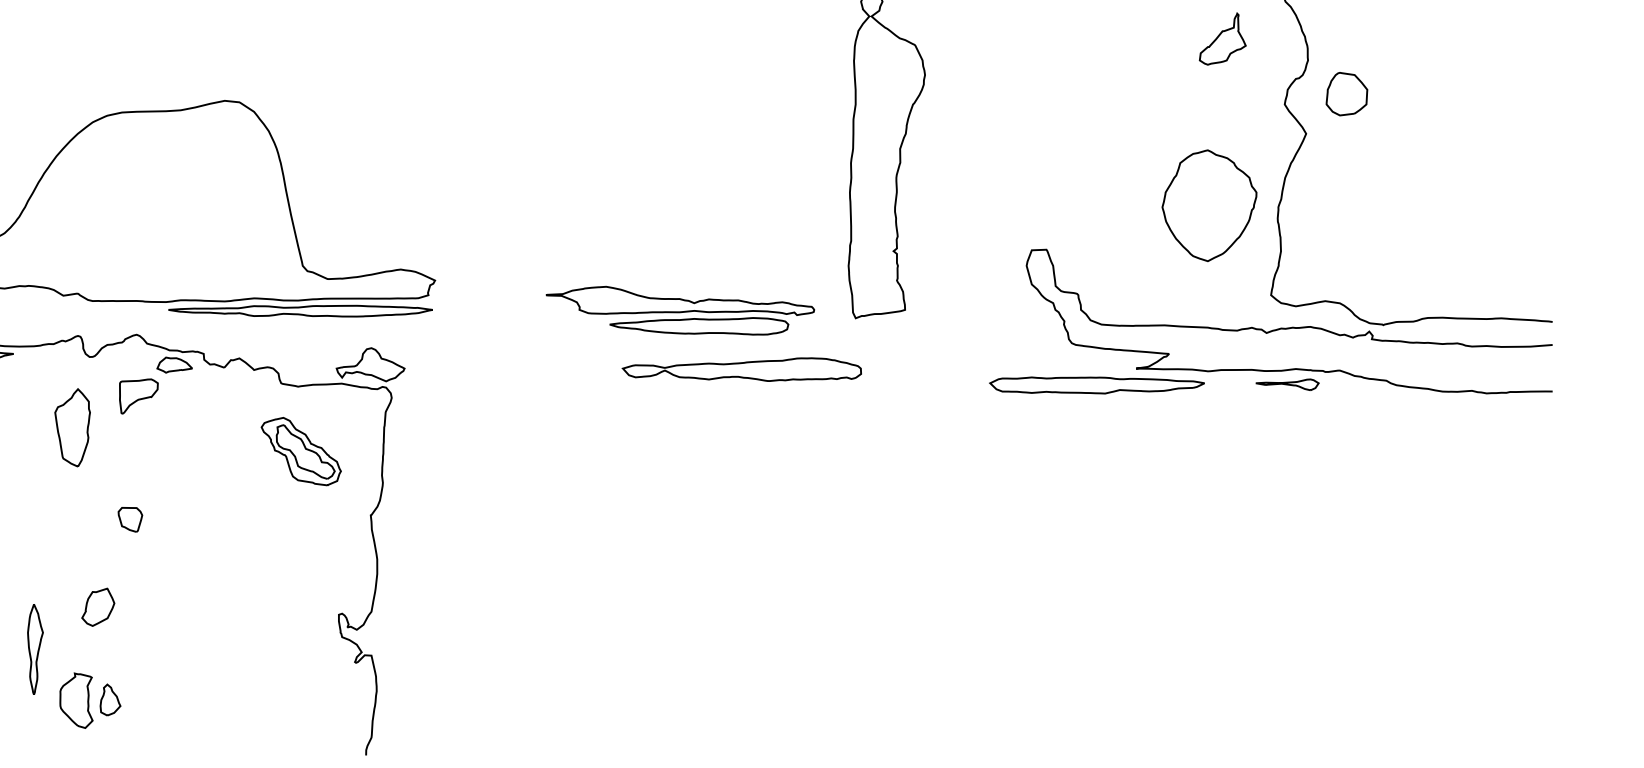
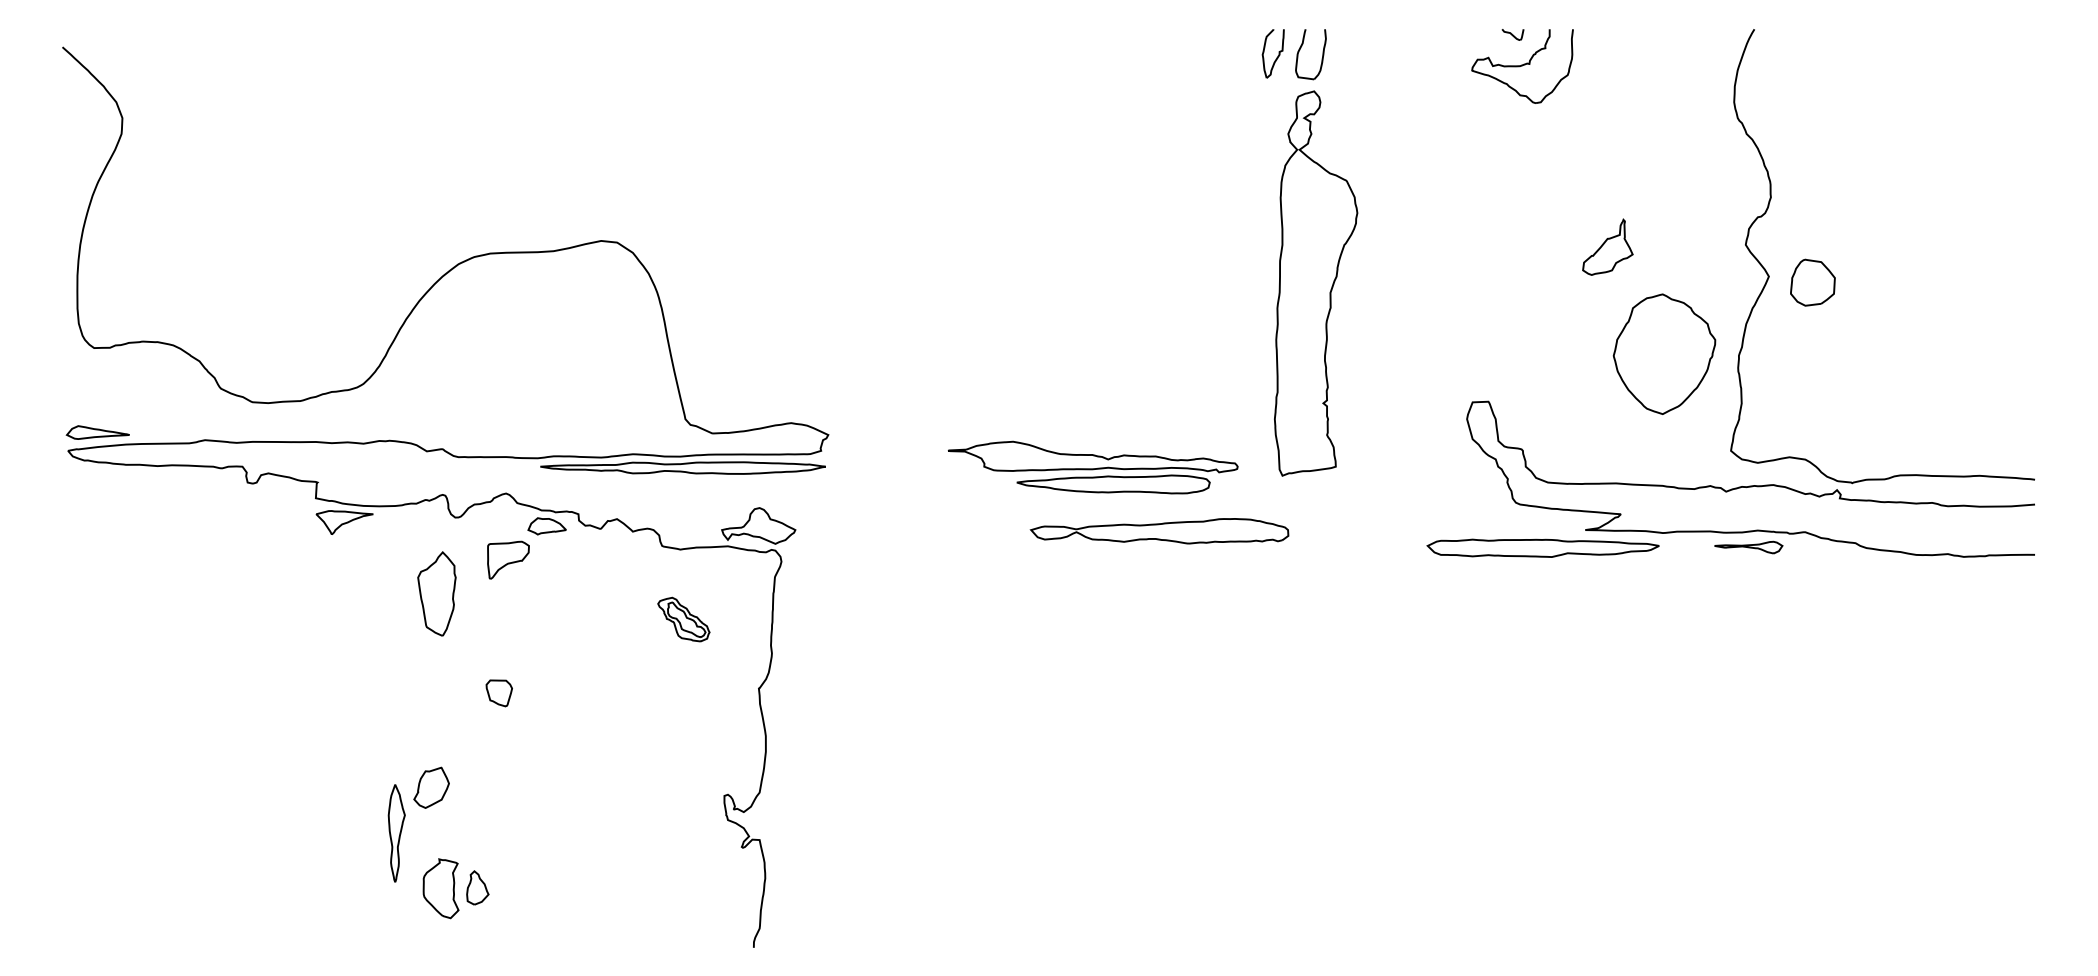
part: (1222, 38) -> (1607, 246), moved
part: (1346, 93) -> (1812, 282), moved
part: (300, 451) -> (683, 619), size x0.6
part: (98, 606) -> (431, 787), moved

